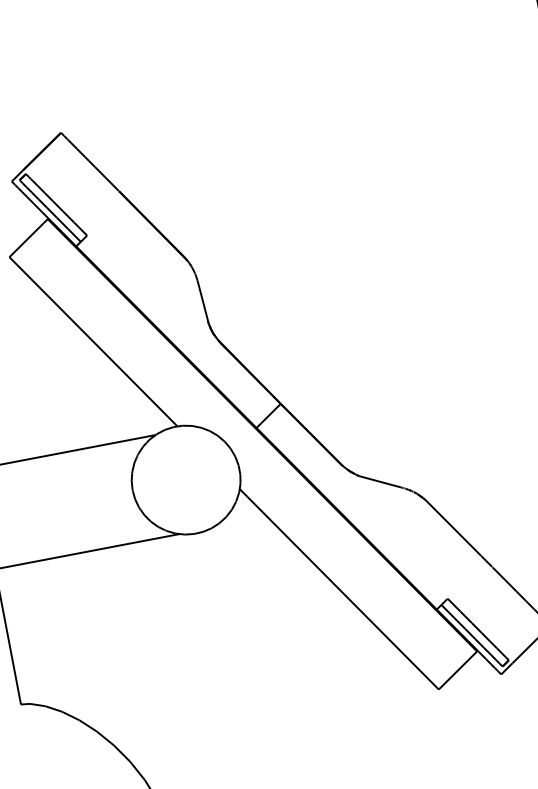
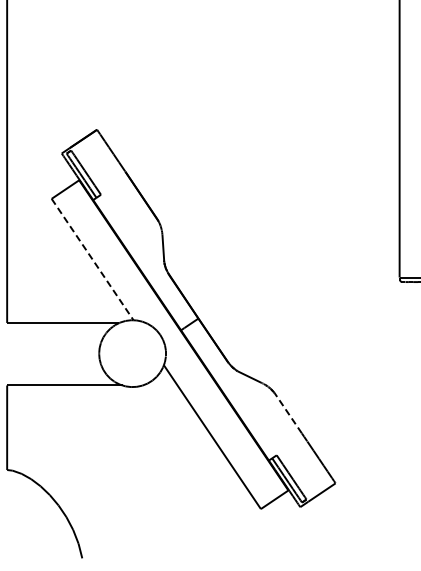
line: (93, 343) -> (92, 260), solid -> dashed
line: (451, 526) -> (287, 412), solid -> dashed

